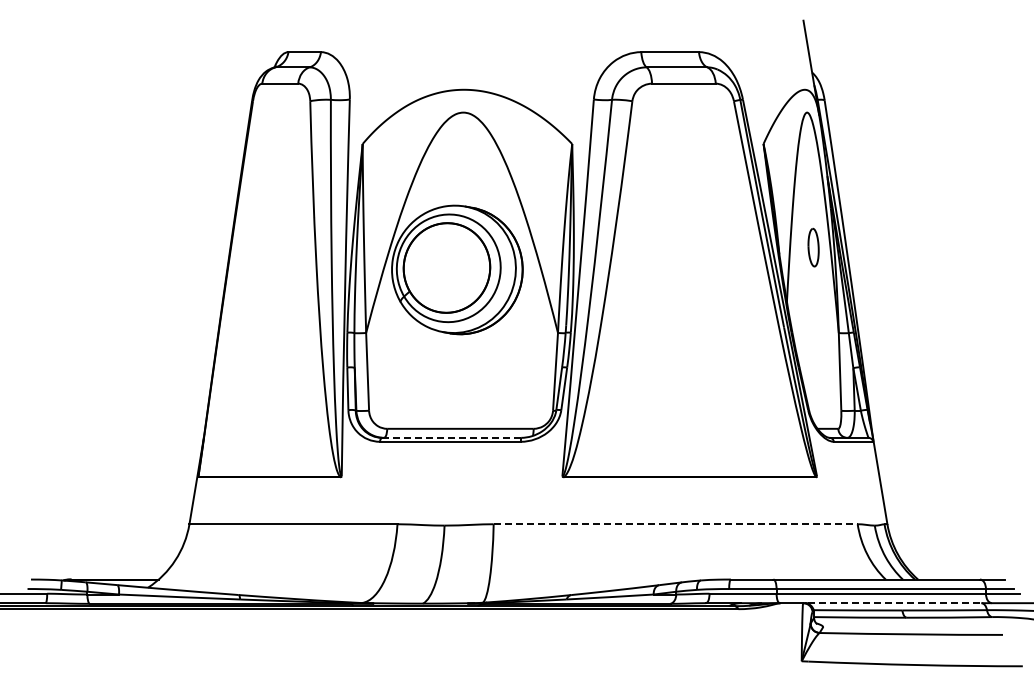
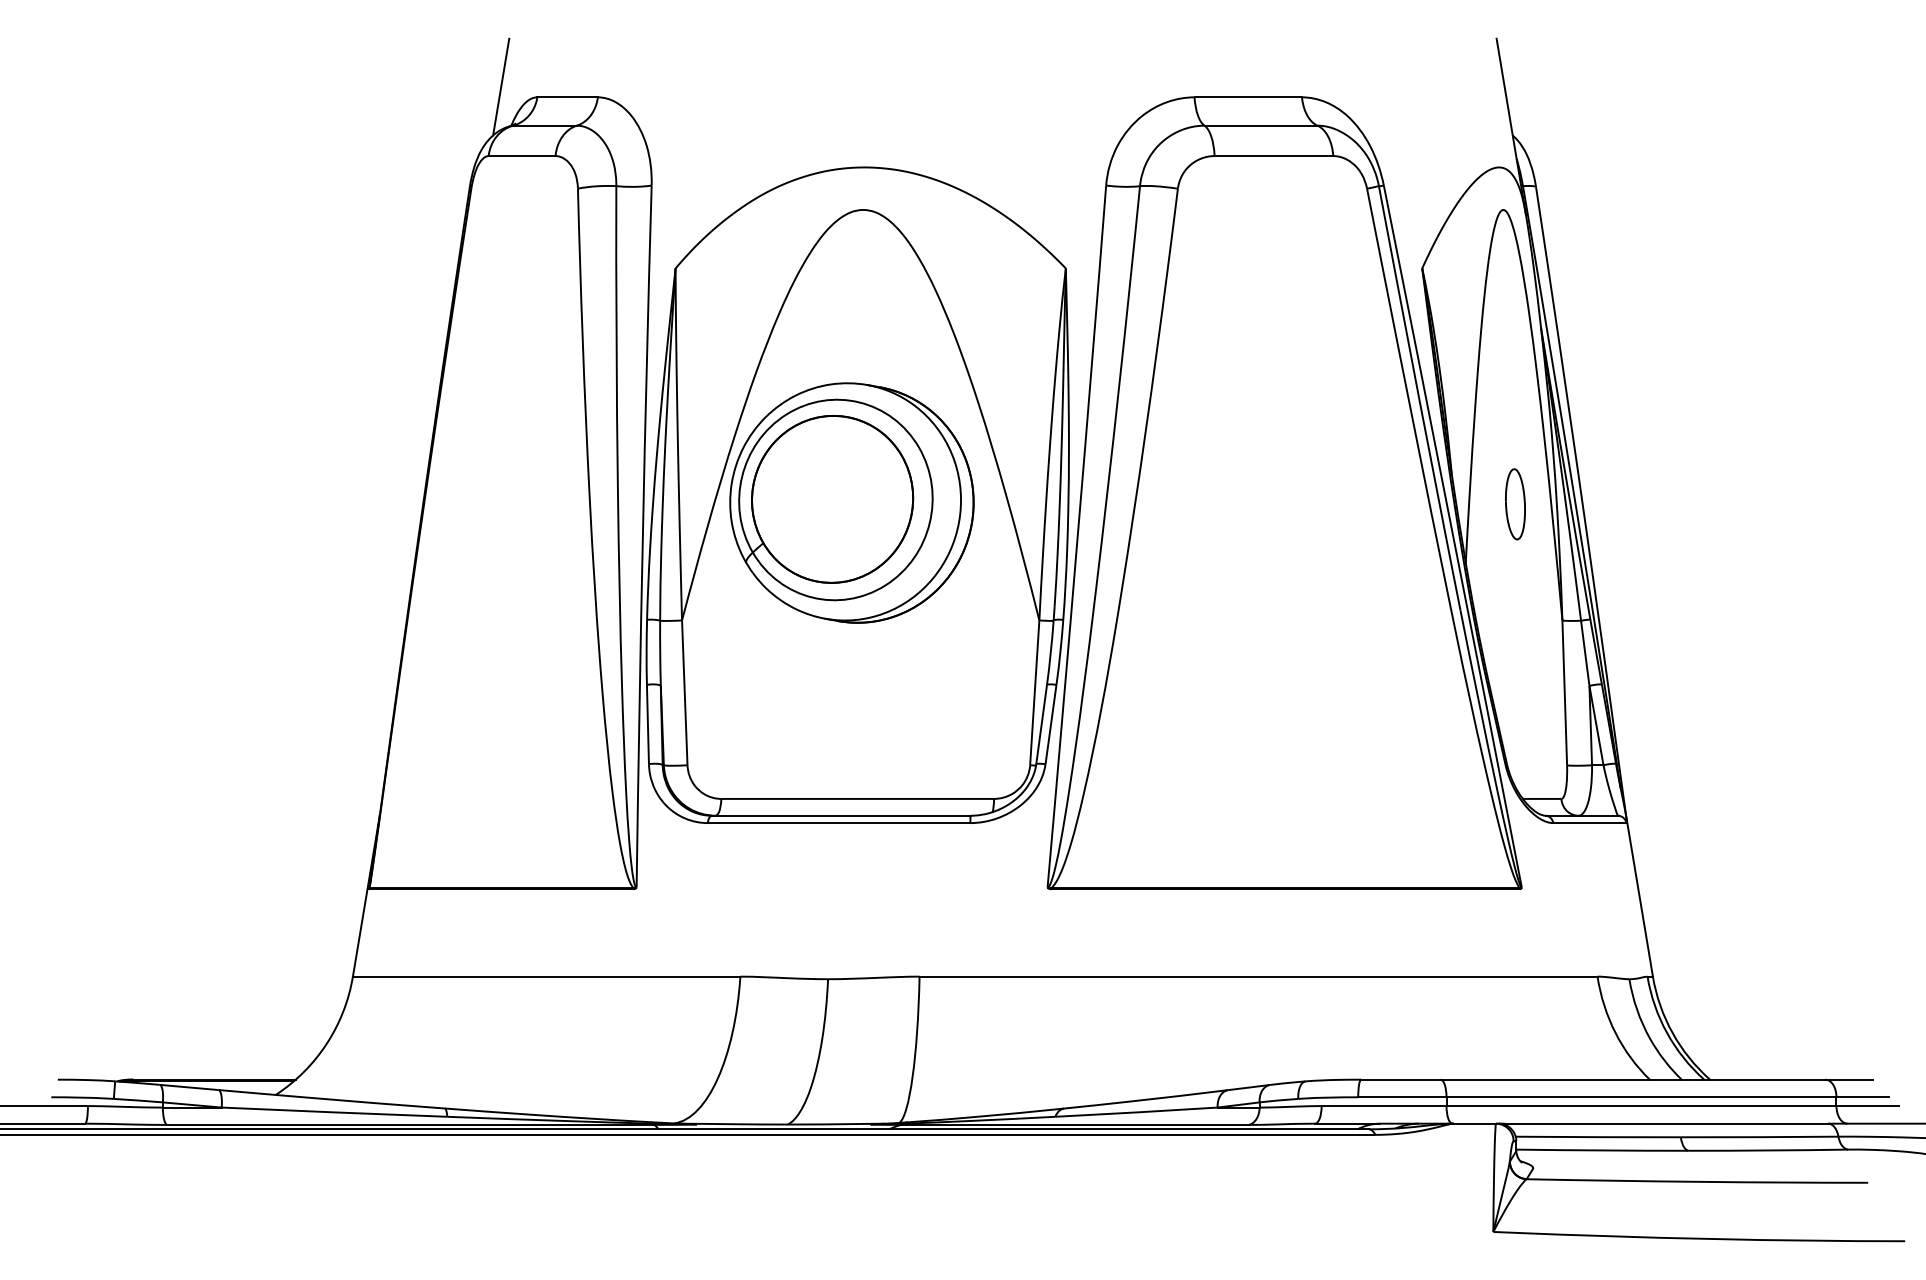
line: (268, 46) -> (500, 86), added
part: (813, 247) -> (1515, 504), moved
line: (451, 437) -> (840, 815), dashed -> solid
line: (676, 524) -> (1260, 977), dashed -> solid
line: (894, 603) -> (1666, 1124), dashed -> solid

